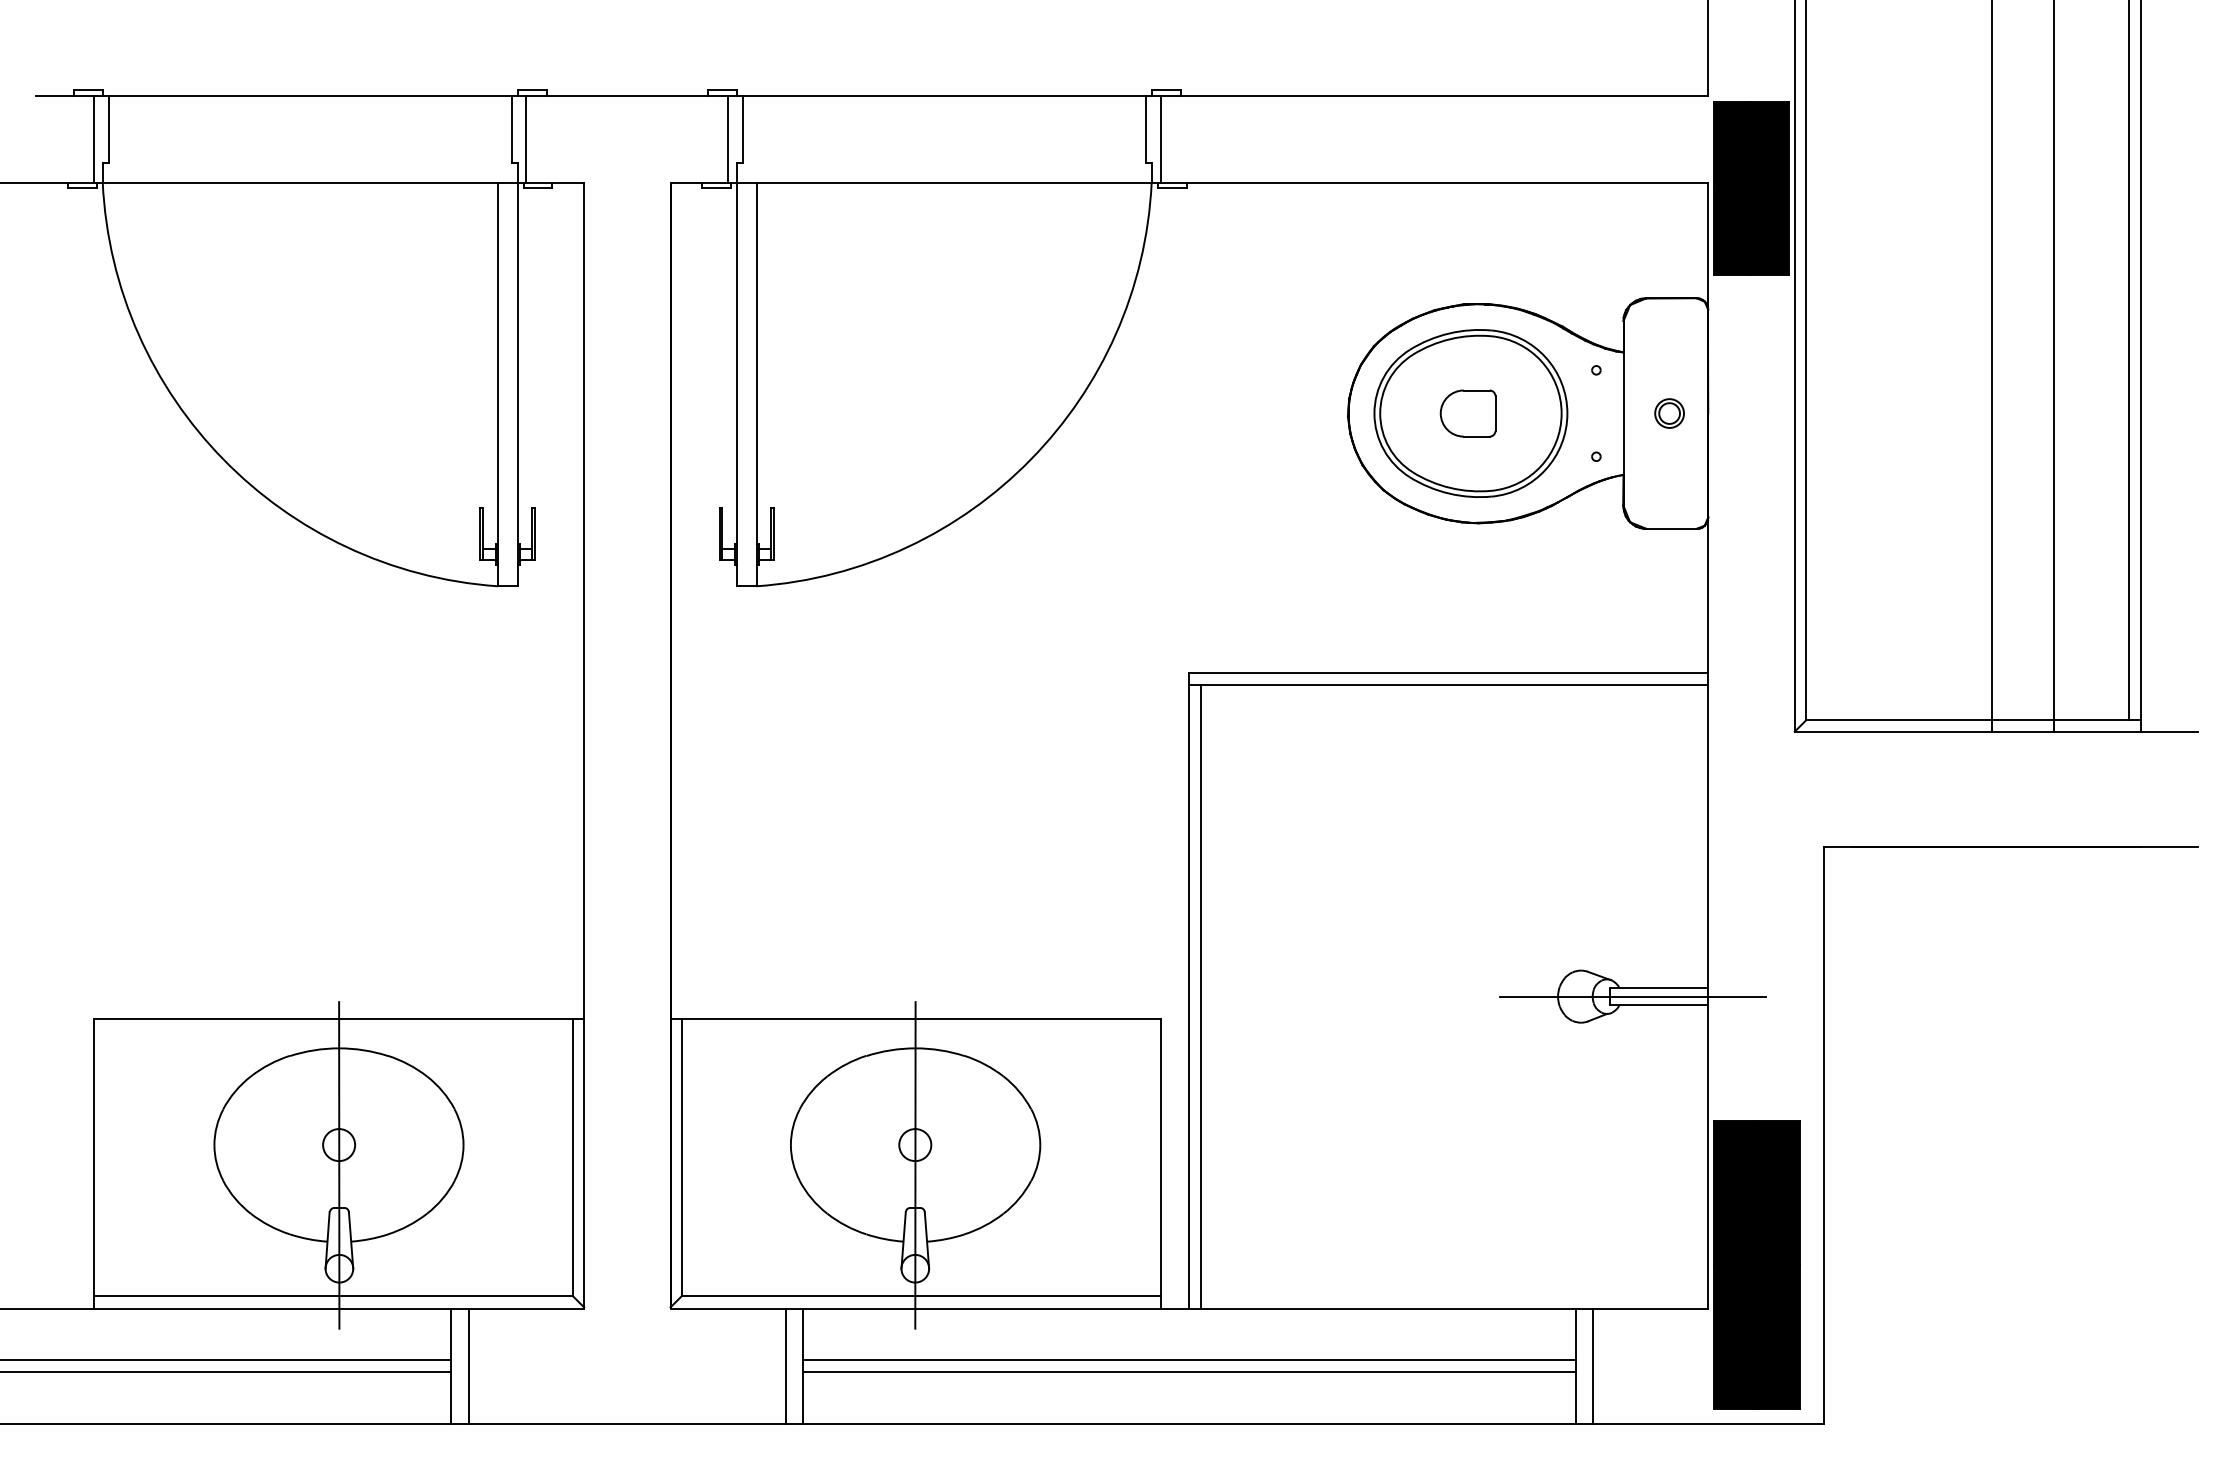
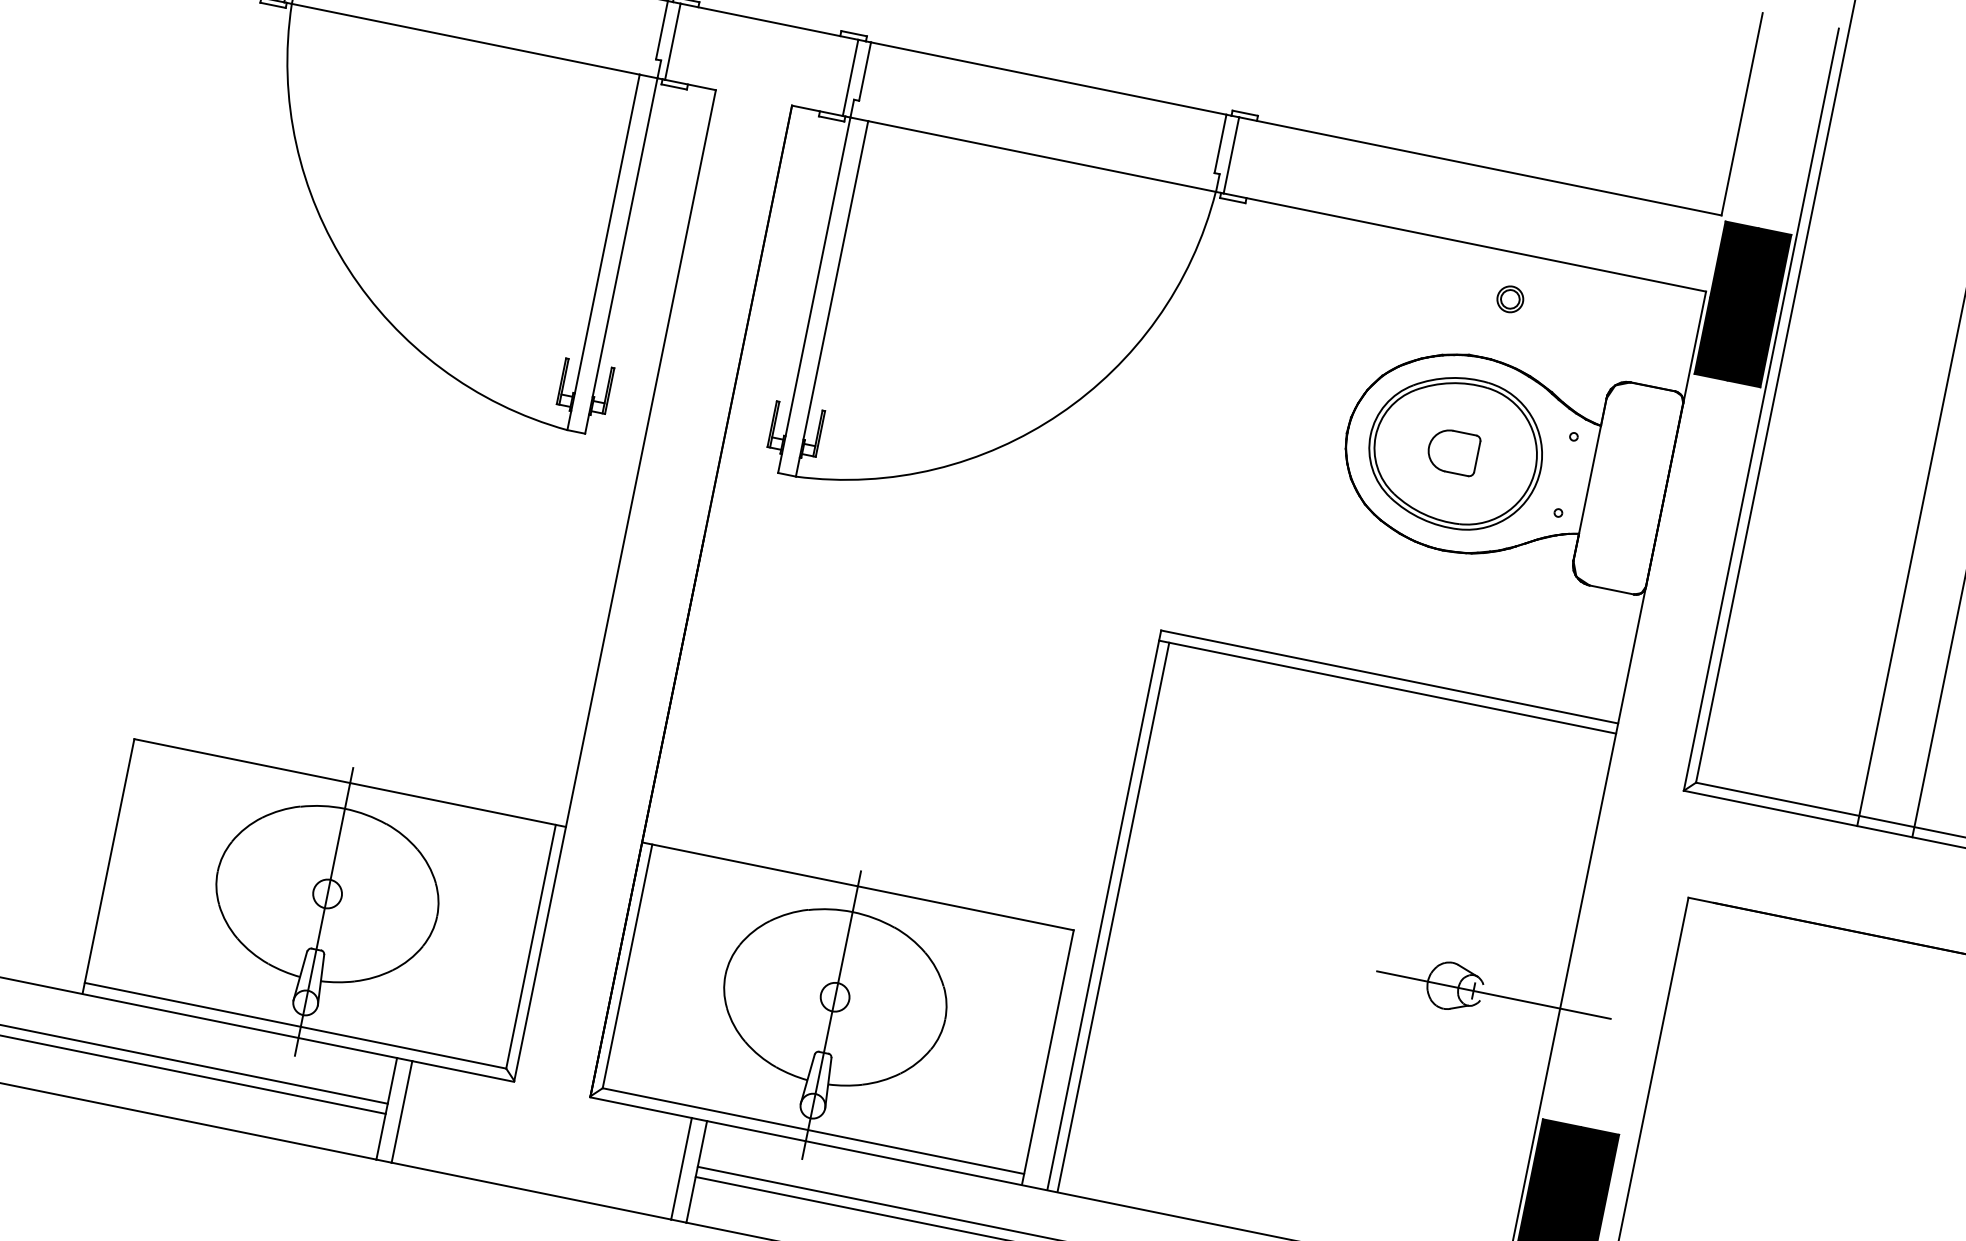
part: (1669, 413) -> (1510, 299), moved
line: (1658, 988) -> (1517, 992), removed
line: (1658, 1005) -> (1514, 1007), removed

